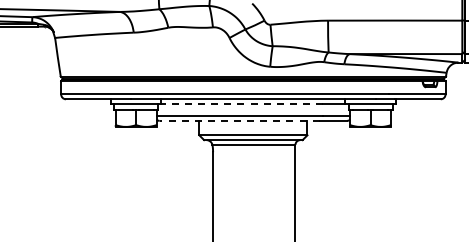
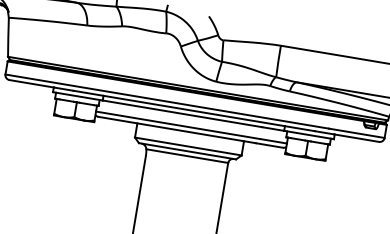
line: (242, 104) -> (182, 114), dashed -> solid
line: (239, 120) -> (177, 129), dashed -> solid

